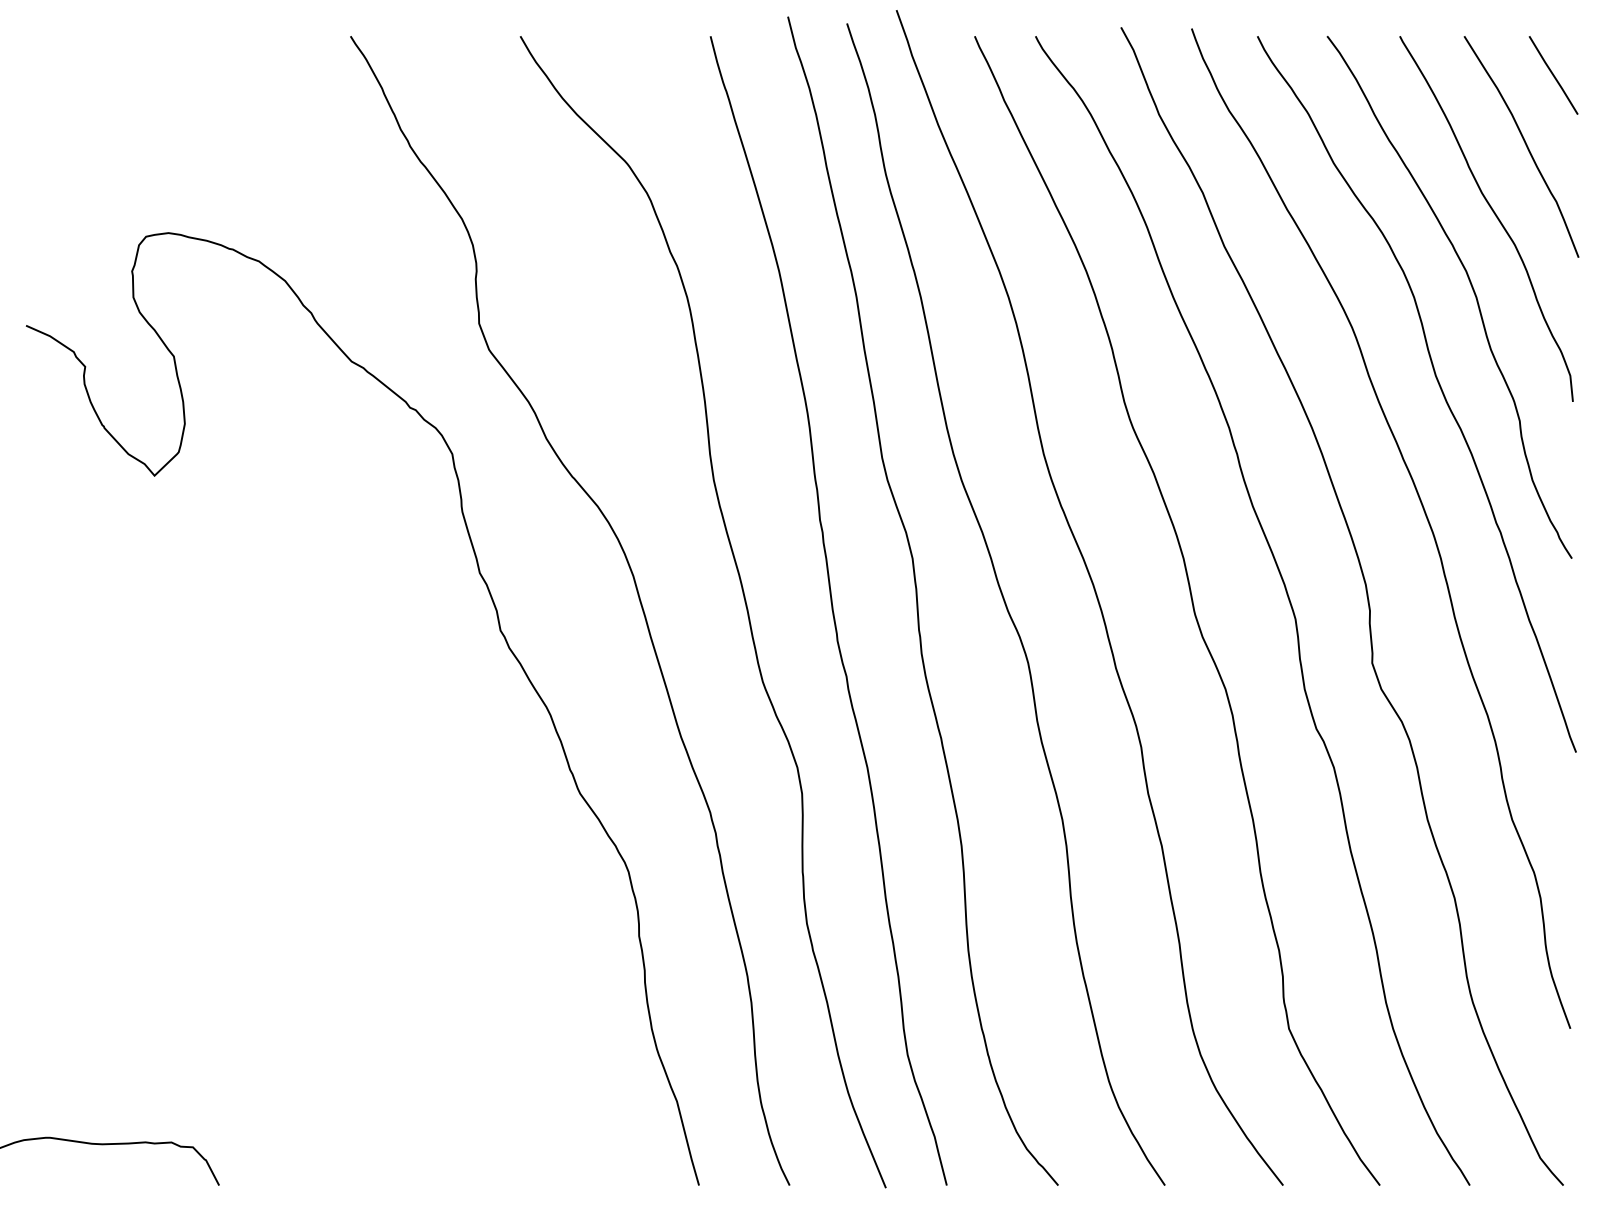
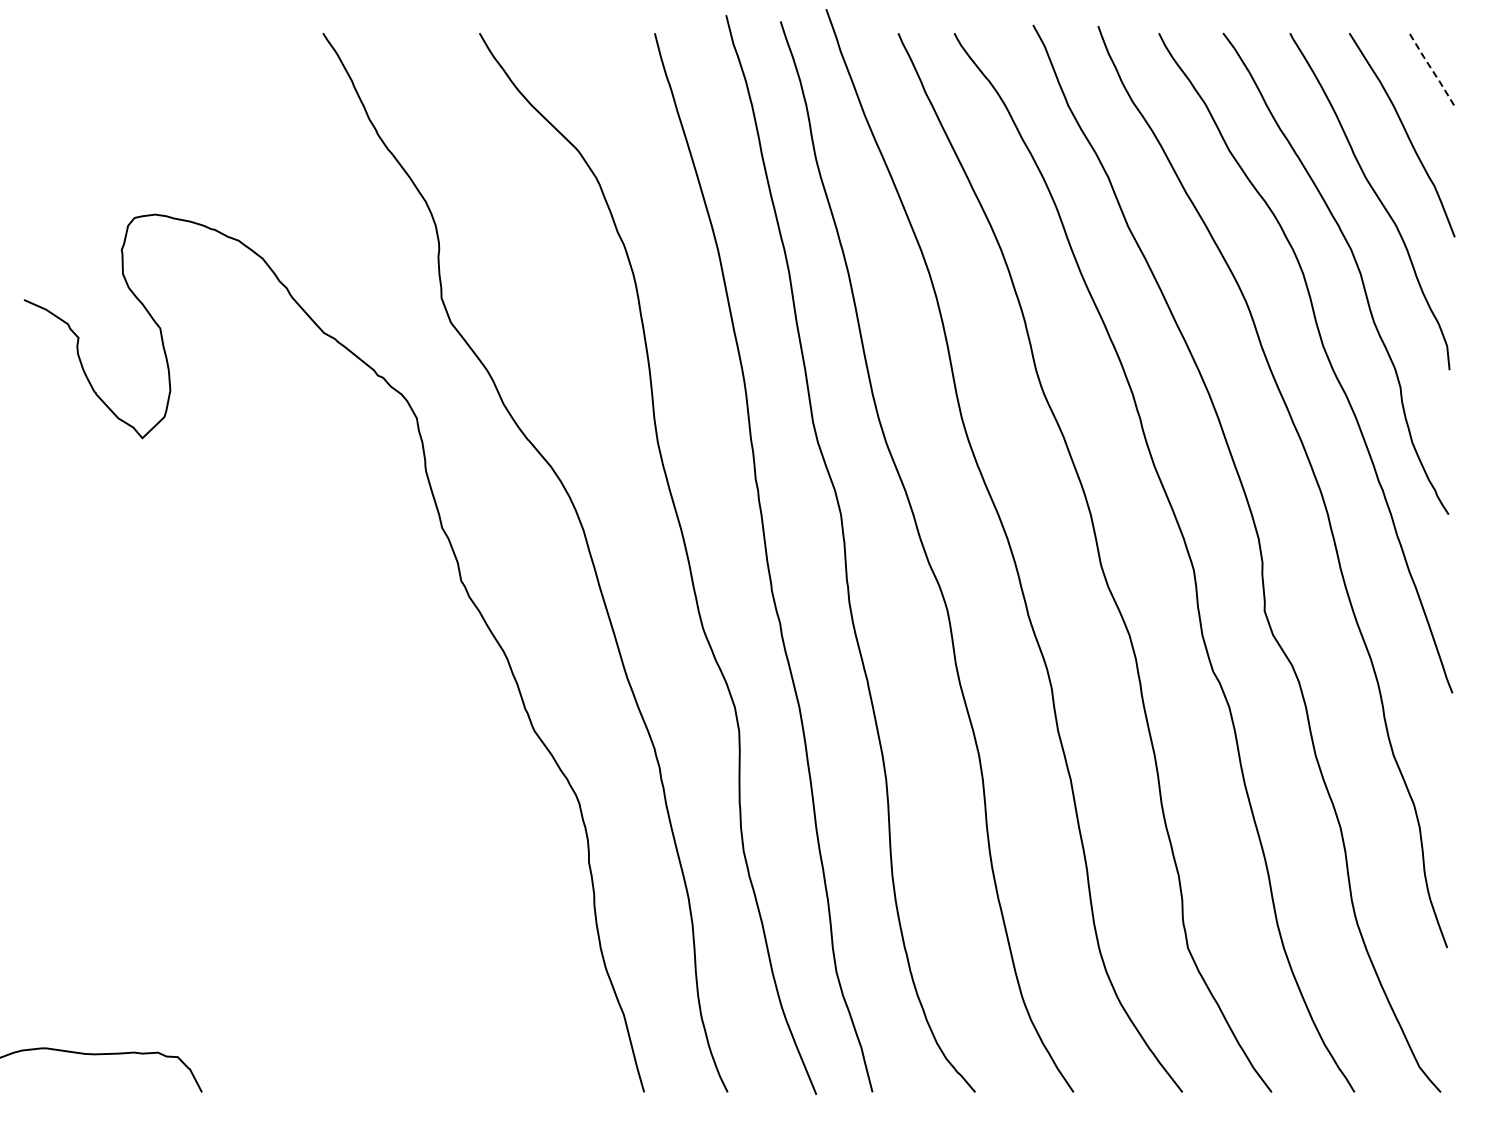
line: (1553, 74) -> (1431, 68), solid -> dashed

